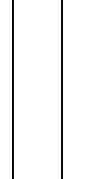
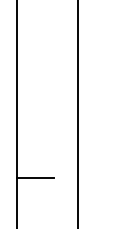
line: (27, 138) -> (34, 177), added

